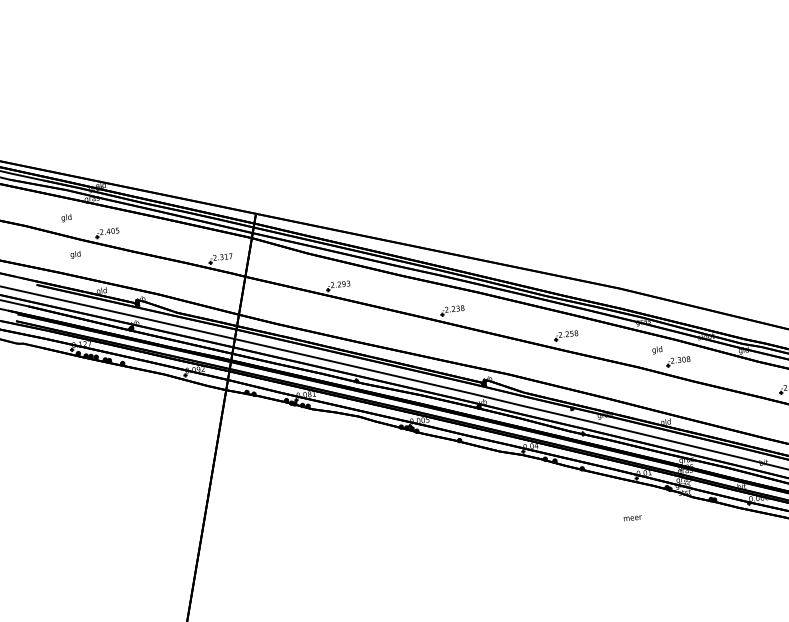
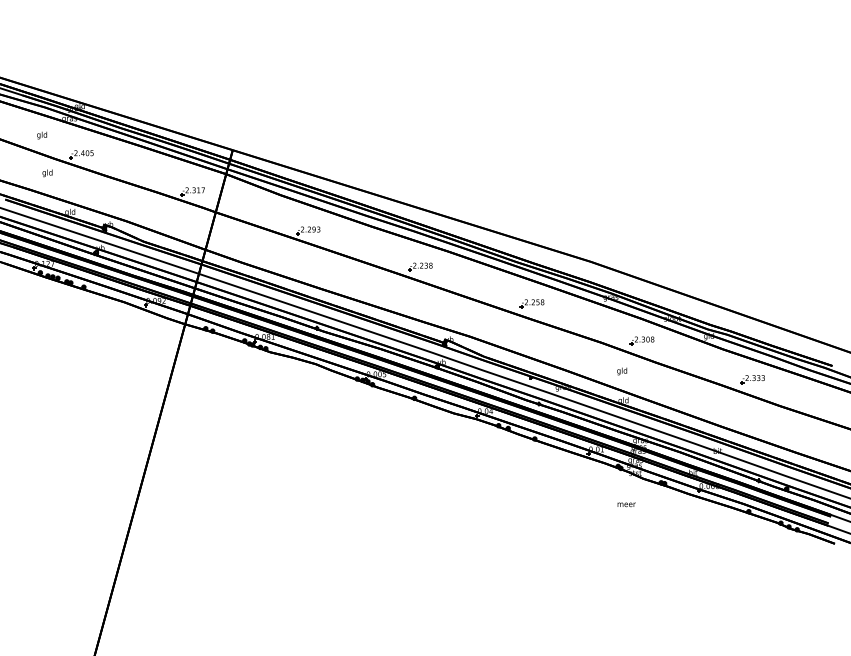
text: (657, 350) -> (622, 371), moved
text: (632, 518) -> (626, 504), moved

